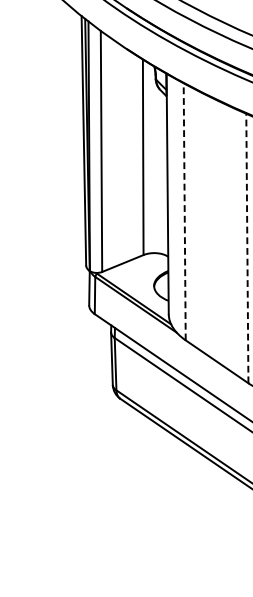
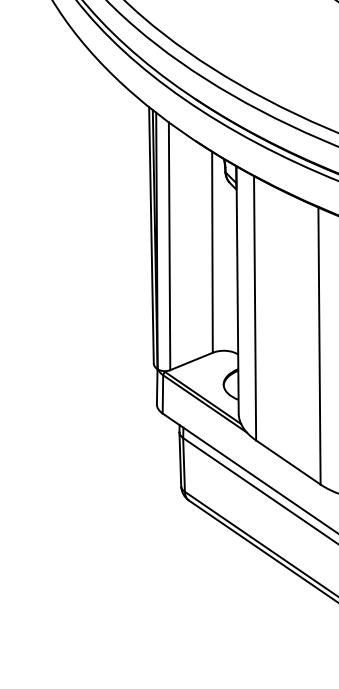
line: (185, 210) -> (255, 307), dashed -> solid
line: (247, 247) -> (319, 345), dashed -> solid

